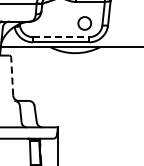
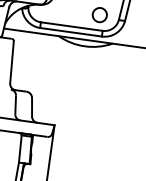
line: (61, 37) -> (72, 26), dashed -> solid
line: (12, 75) -> (12, 61), dashed -> solid

